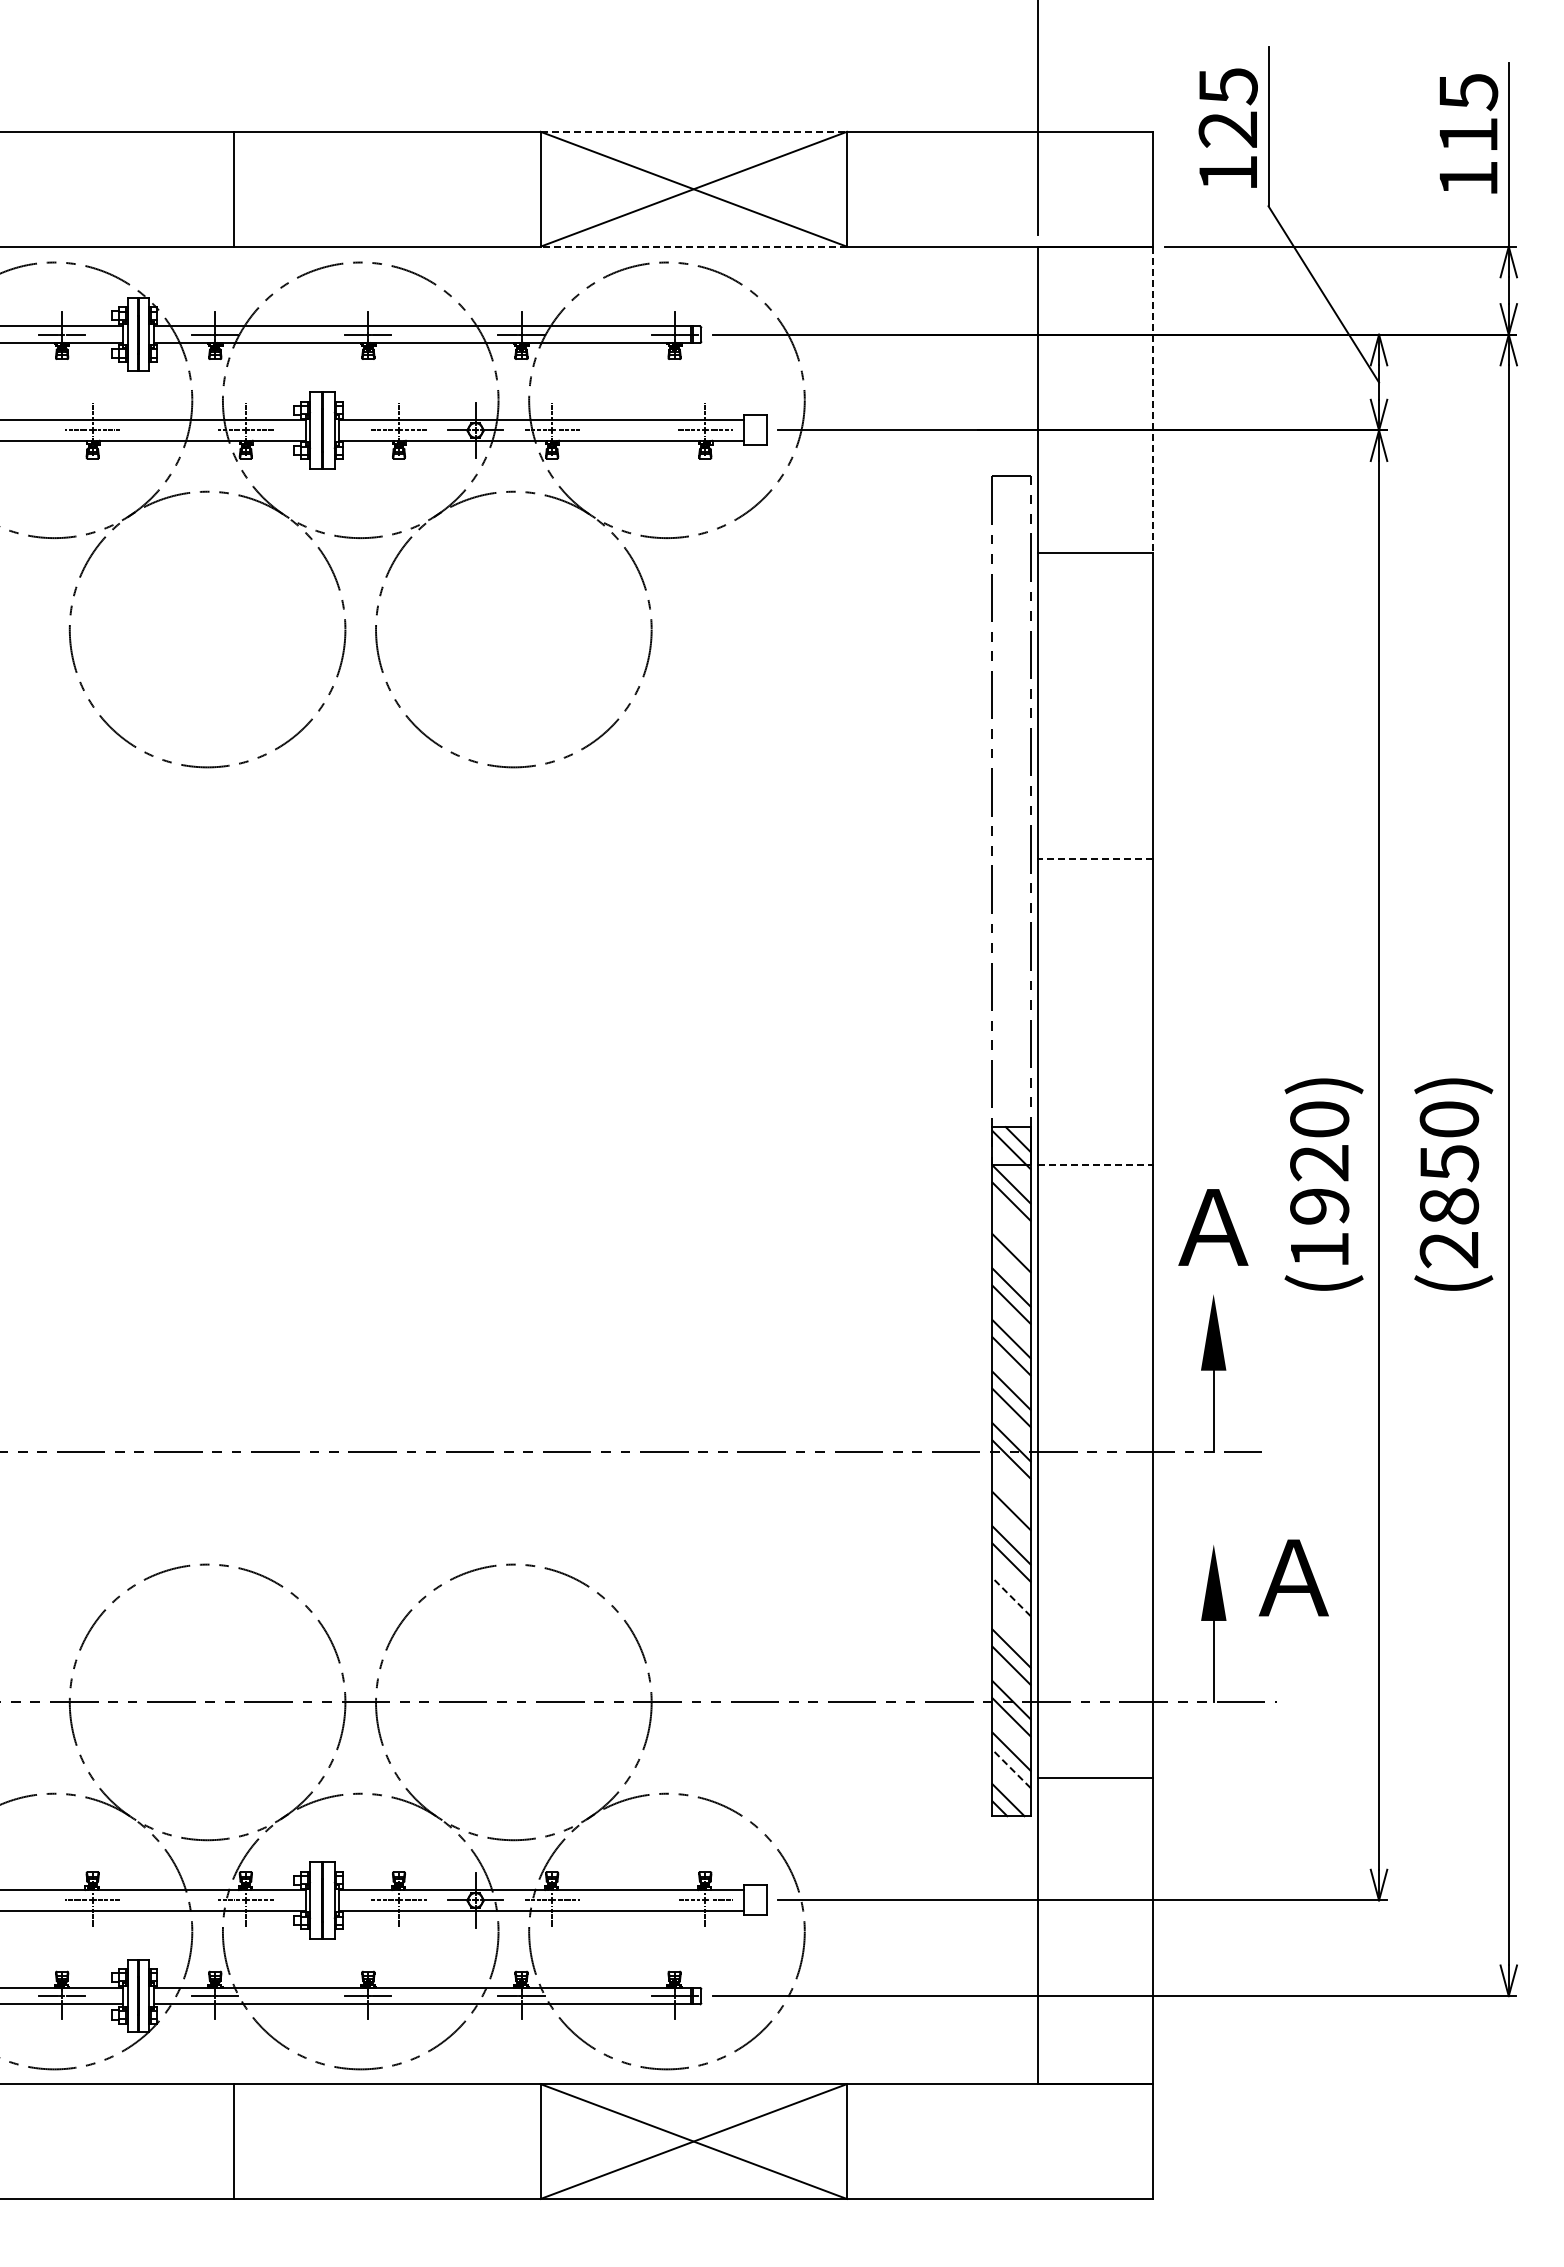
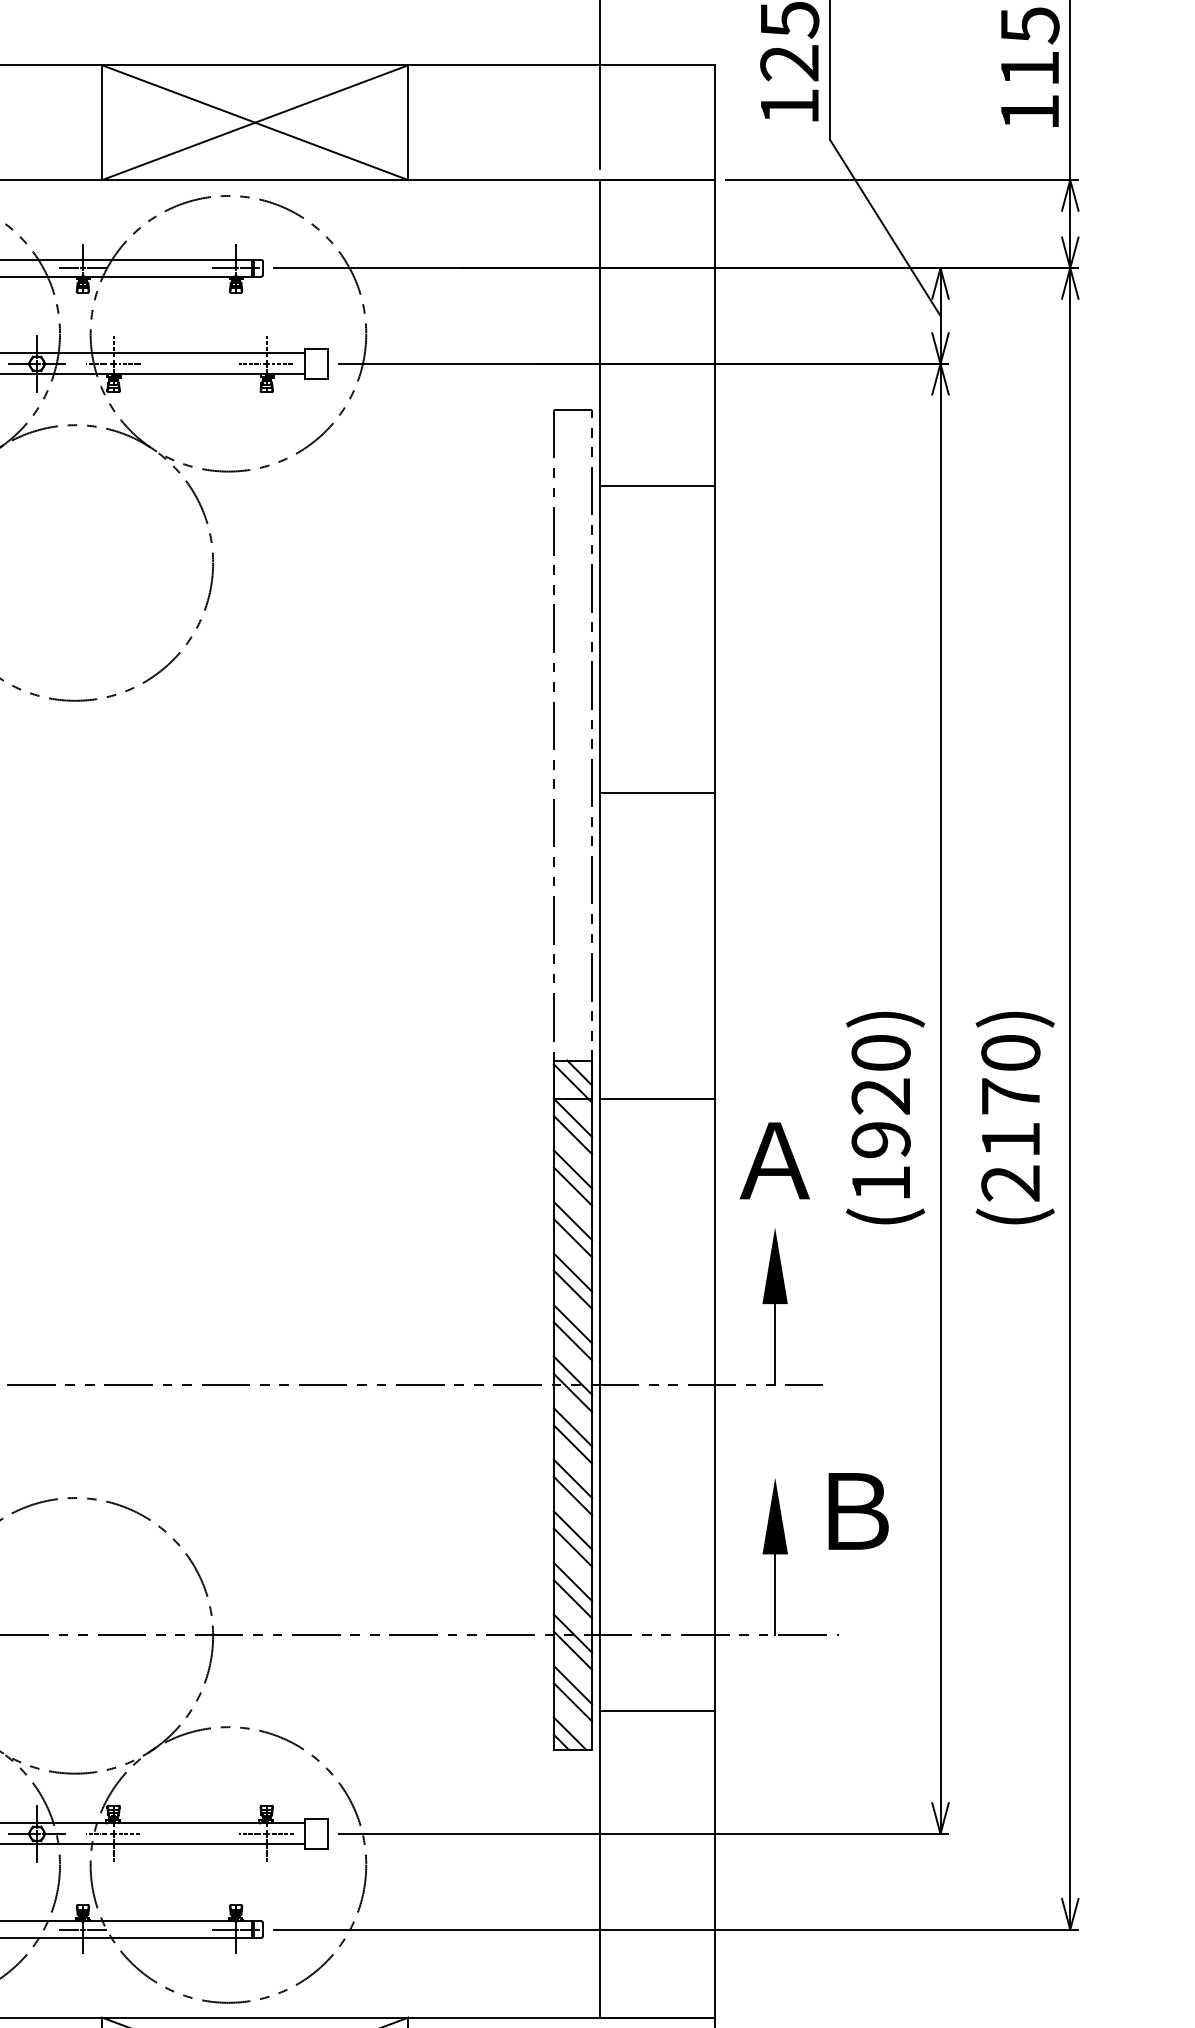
line: (694, 131) -> (255, 64), dashed -> solid
line: (693, 246) -> (254, 179), dashed -> solid
line: (1153, 400) -> (714, 333), dashed -> solid
line: (1095, 859) -> (656, 792), dashed -> solid
line: (1096, 1165) -> (657, 1098), dashed -> solid
text: (1449, 1184) -> (1010, 1117), (2850) -> (2170)
line: (1011, 1235) -> (572, 1168), added
line: (1011, 1493) -> (572, 1426), added
text: (1293, 1577) -> (854, 1510), Ａ -> Ｂ
line: (1011, 1596) -> (572, 1529), dashed -> solid
line: (1011, 1613) -> (572, 1546), added
line: (1011, 1768) -> (572, 1701), dashed -> solid

